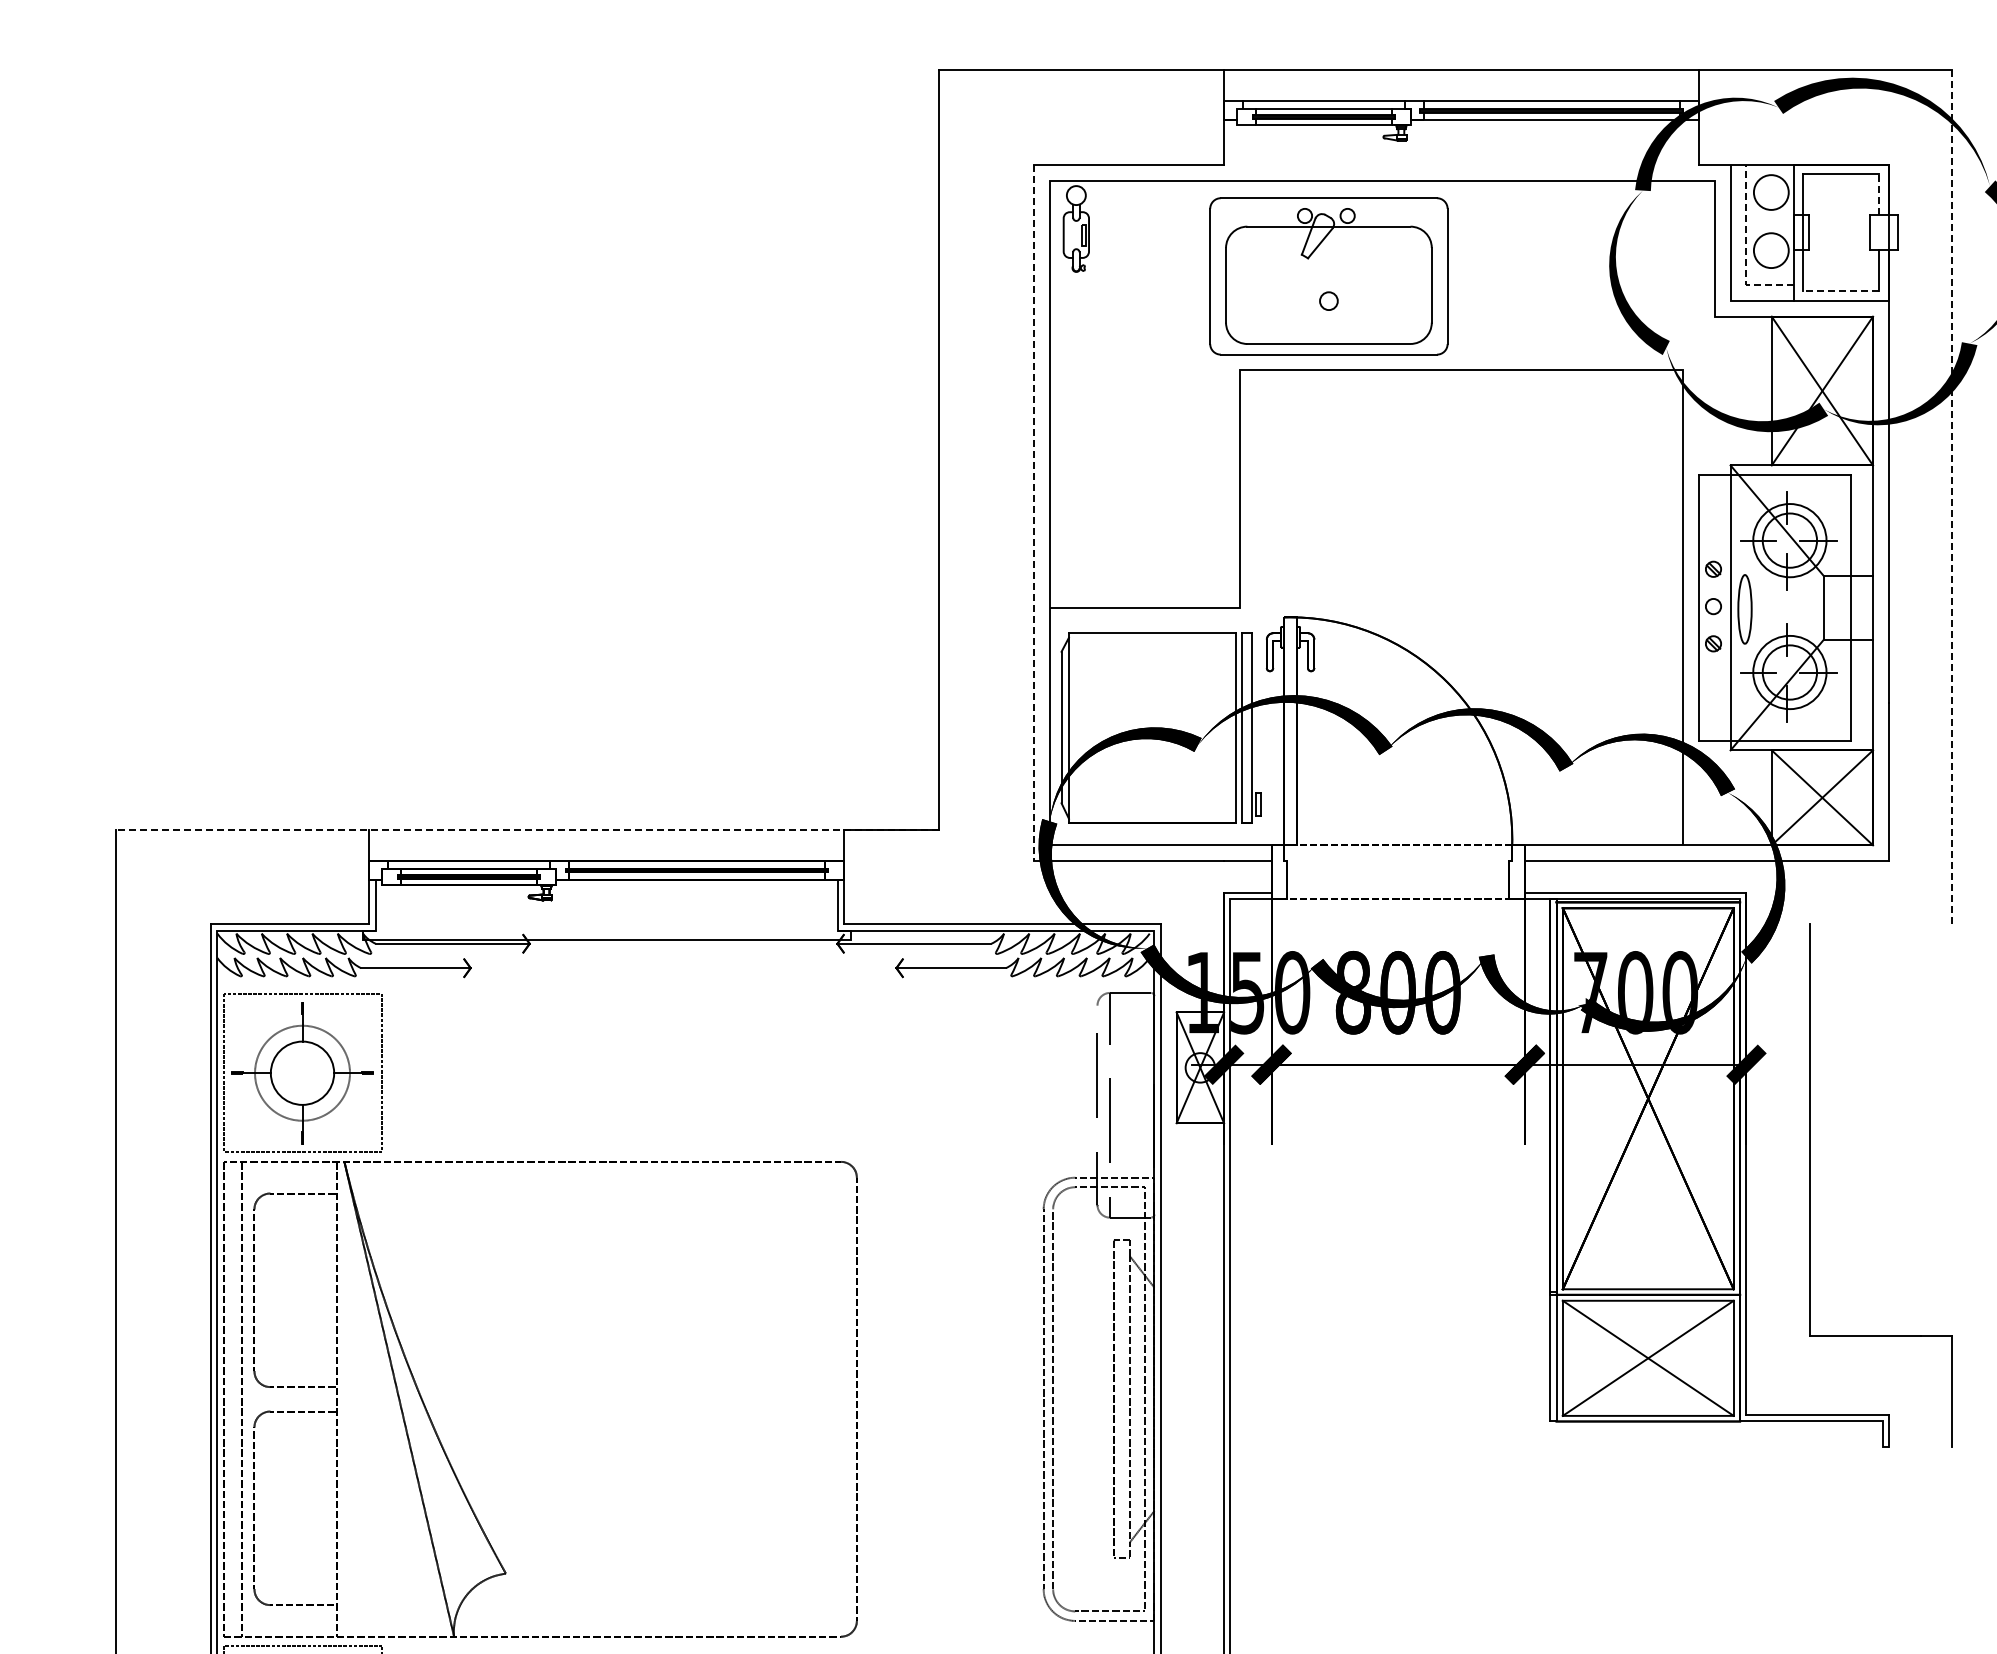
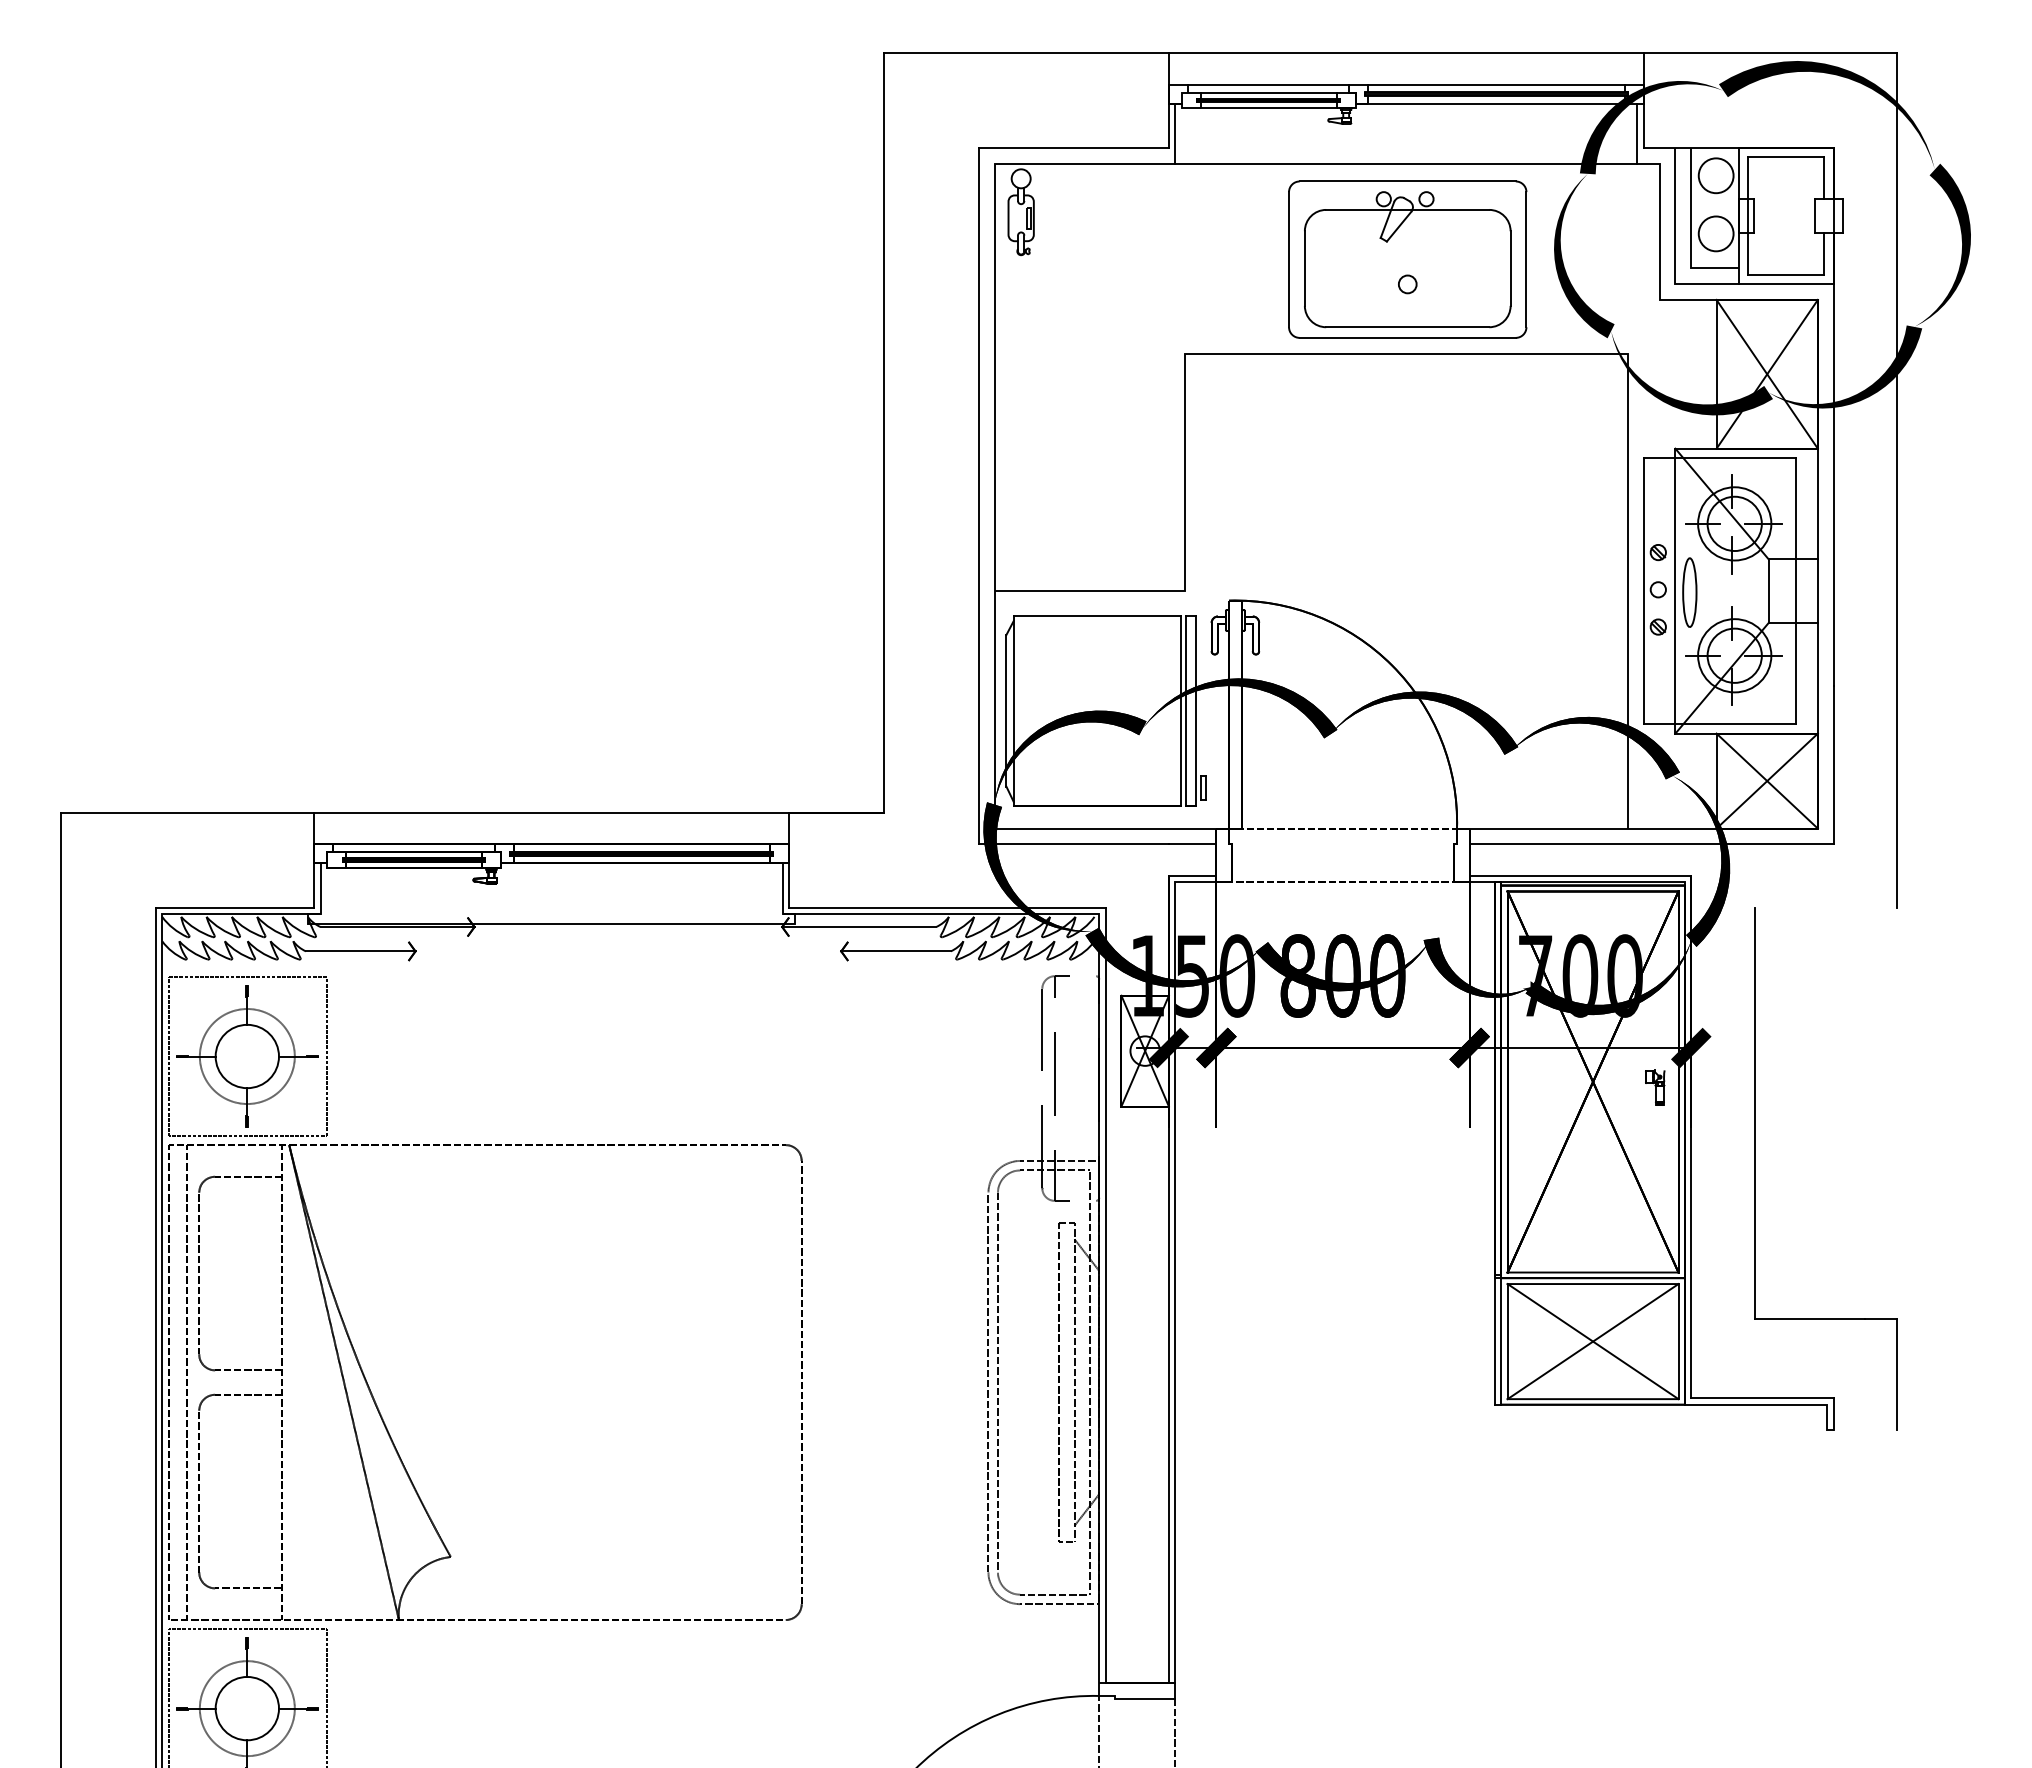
line: (1230, 150) -> (1175, 133), added
line: (1692, 150) -> (1637, 133), added
line: (1879, 195) -> (1824, 178), dashed -> solid
line: (1746, 249) -> (1691, 232), dashed -> solid
part: (1328, 276) -> (1407, 259), moved
line: (1841, 291) -> (1786, 274), dashed -> solid
line: (1952, 497) -> (1897, 480), dashed -> solid
line: (1033, 513) -> (978, 496), dashed -> solid
line: (527, 829) -> (472, 812), dashed -> solid
part: (1710, 1104) -> (1655, 1087), added

